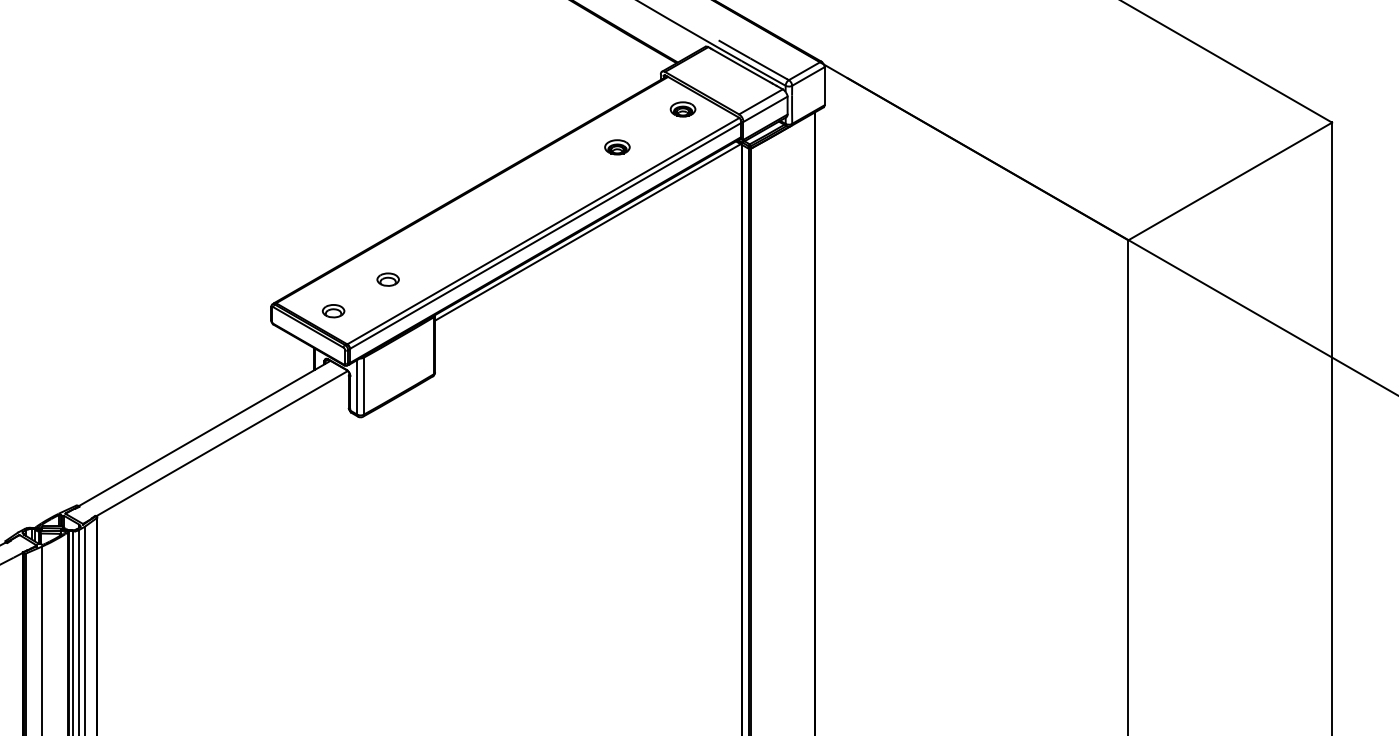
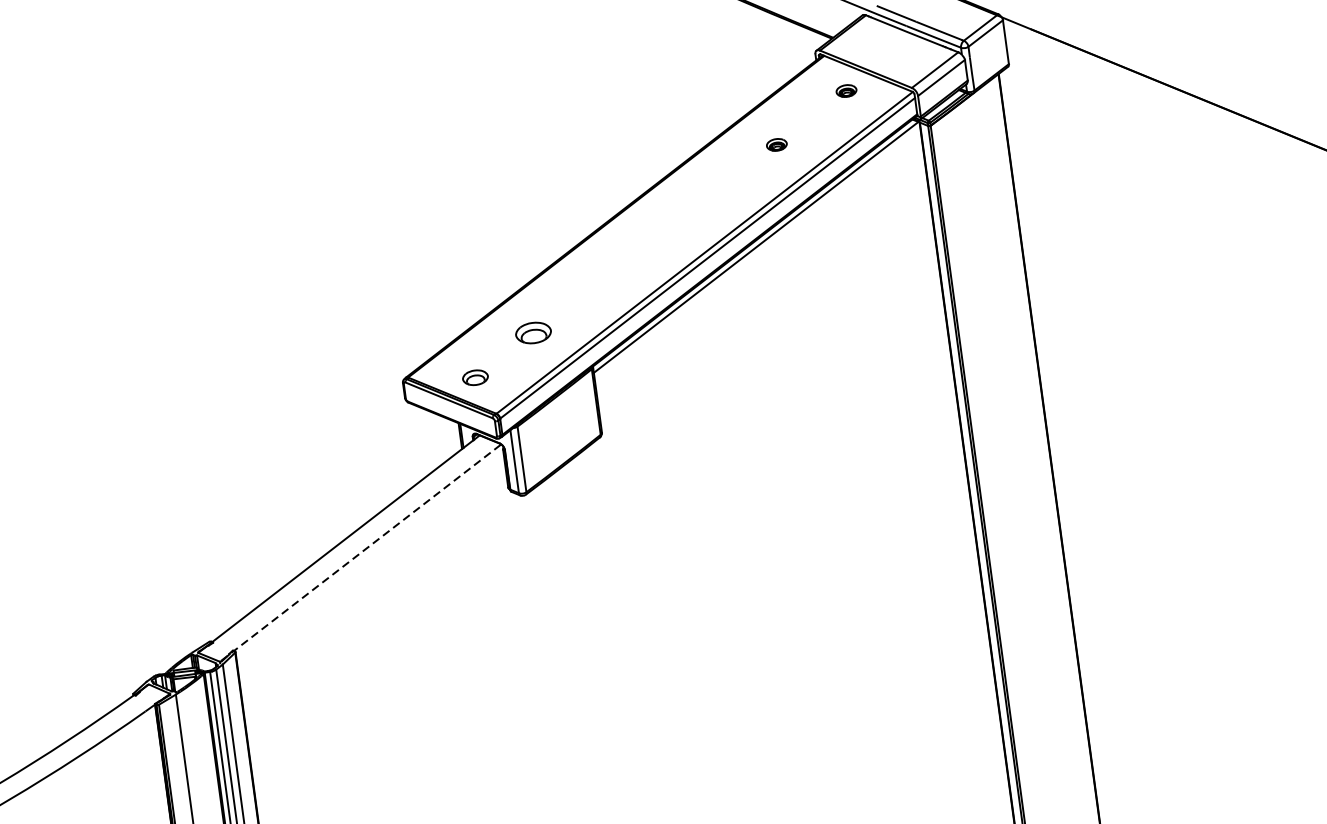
part: (682, 109) -> (845, 91), size x0.7
part: (617, 147) -> (776, 145), size x0.7
part: (387, 279) -> (532, 332), size x1.4
line: (215, 447) -> (360, 553), solid -> dashed

